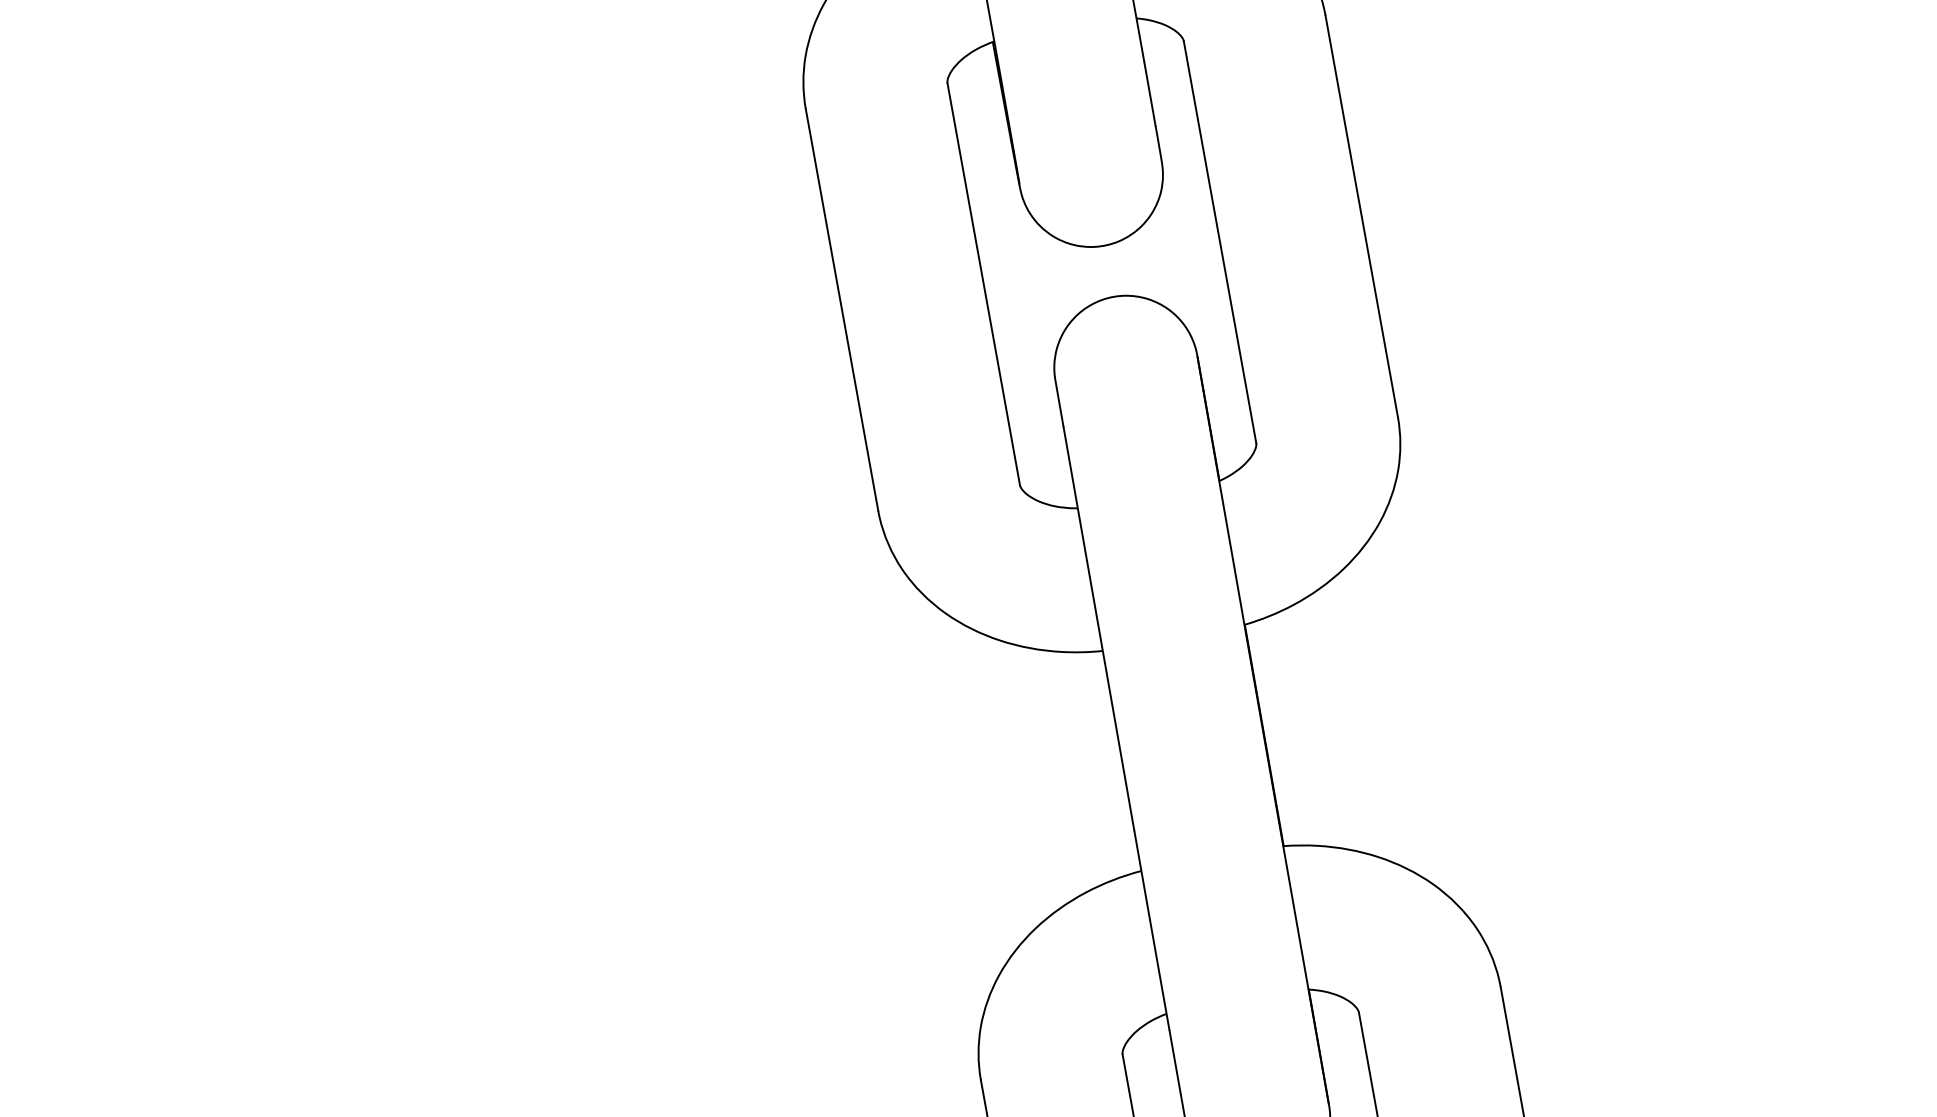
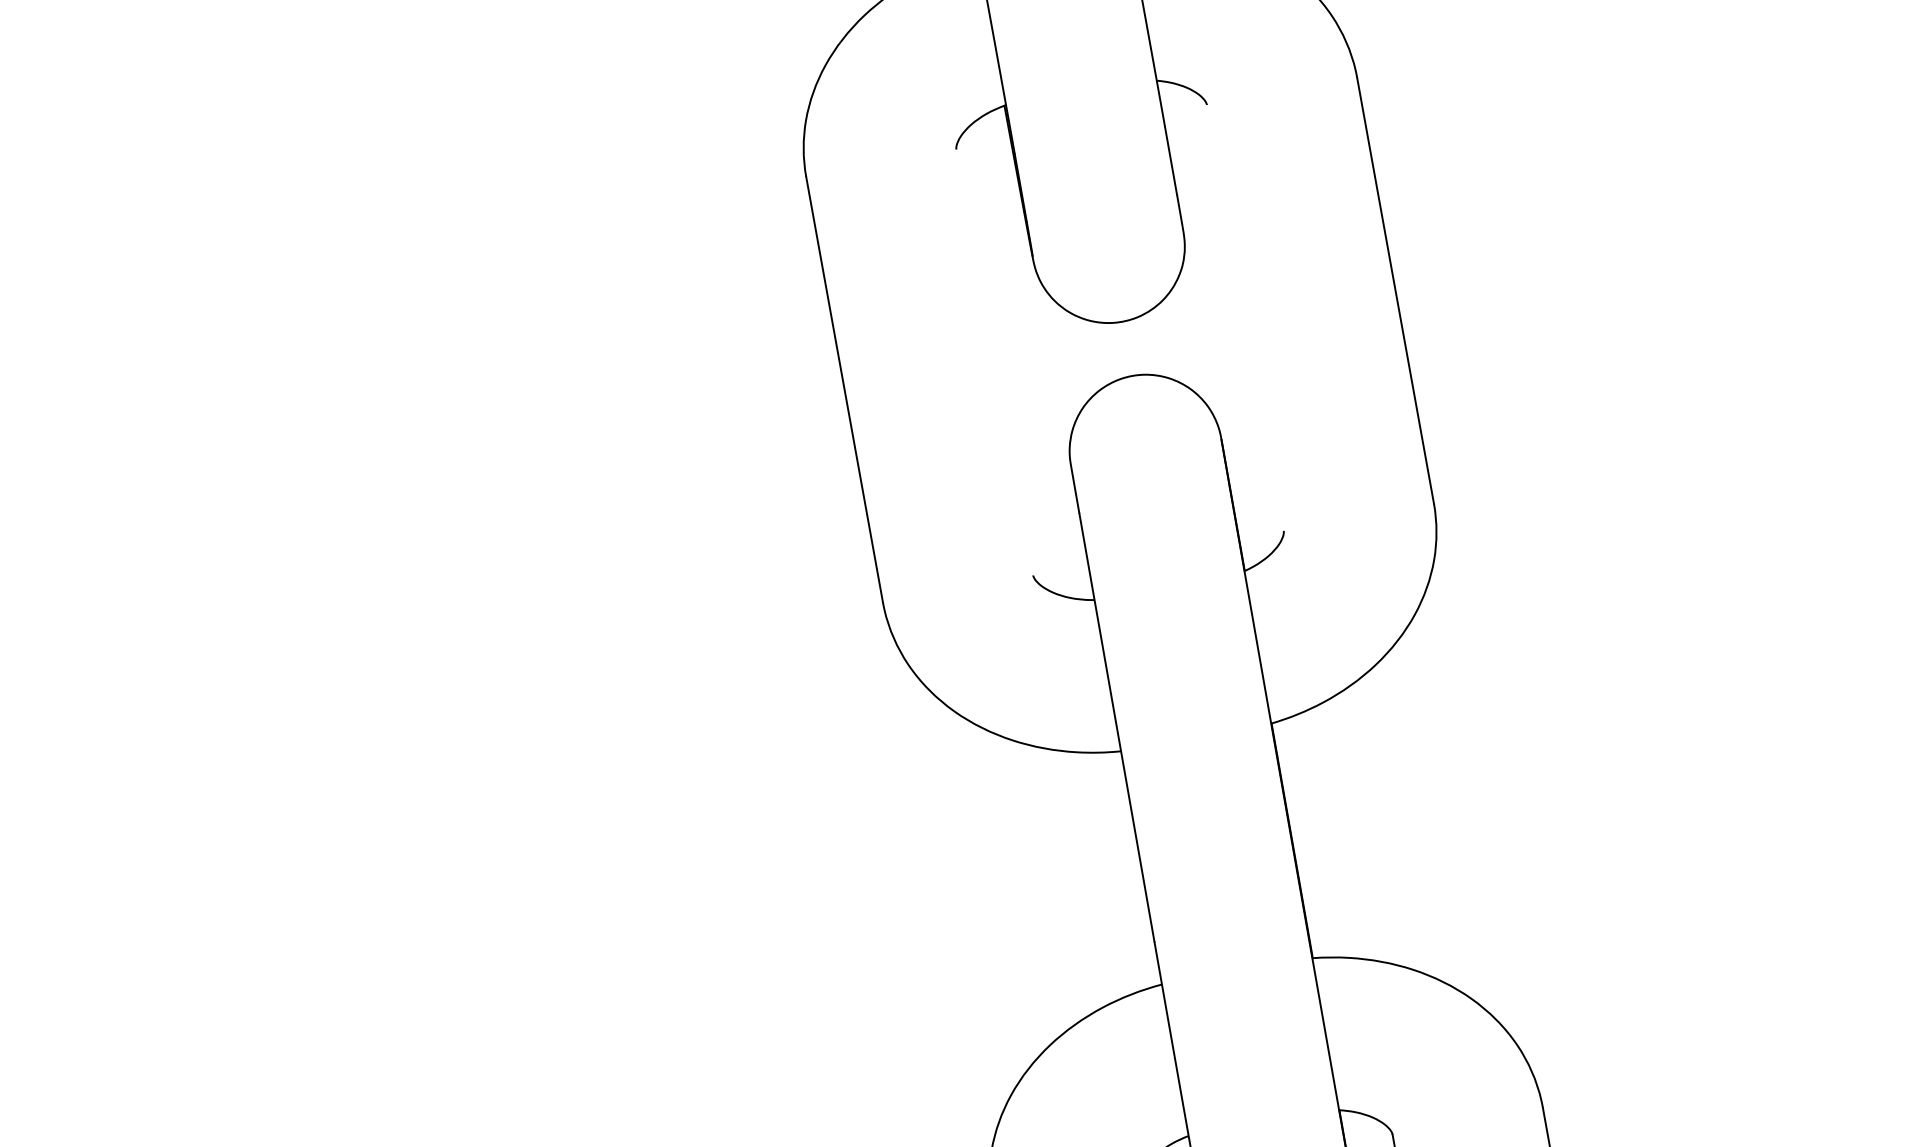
line: (1219, 242) -> (1244, 318), removed
line: (983, 284) -> (994, 362), removed

